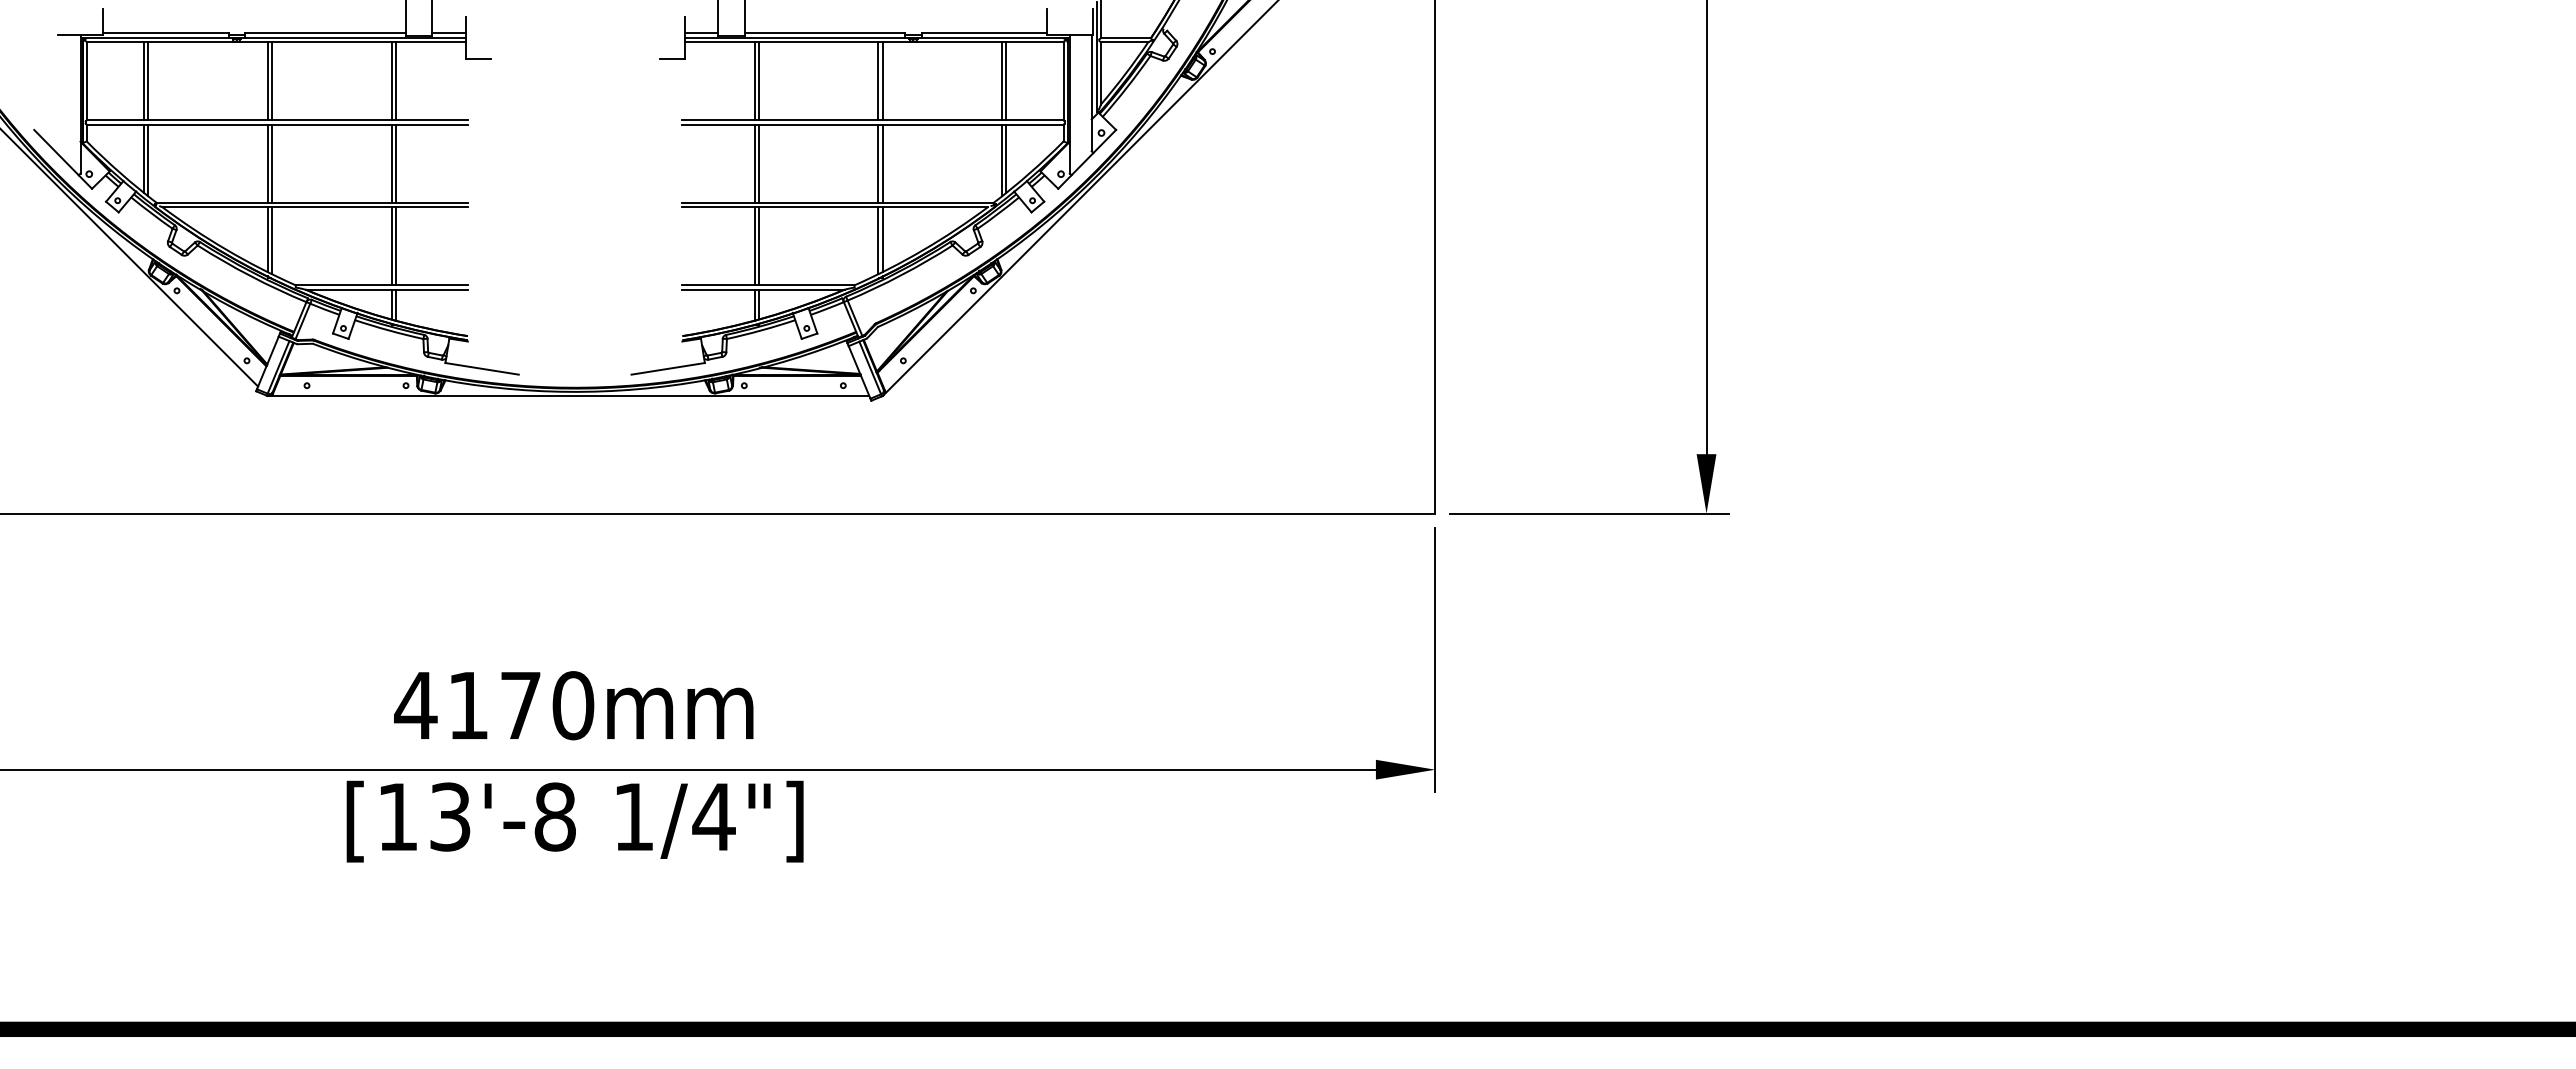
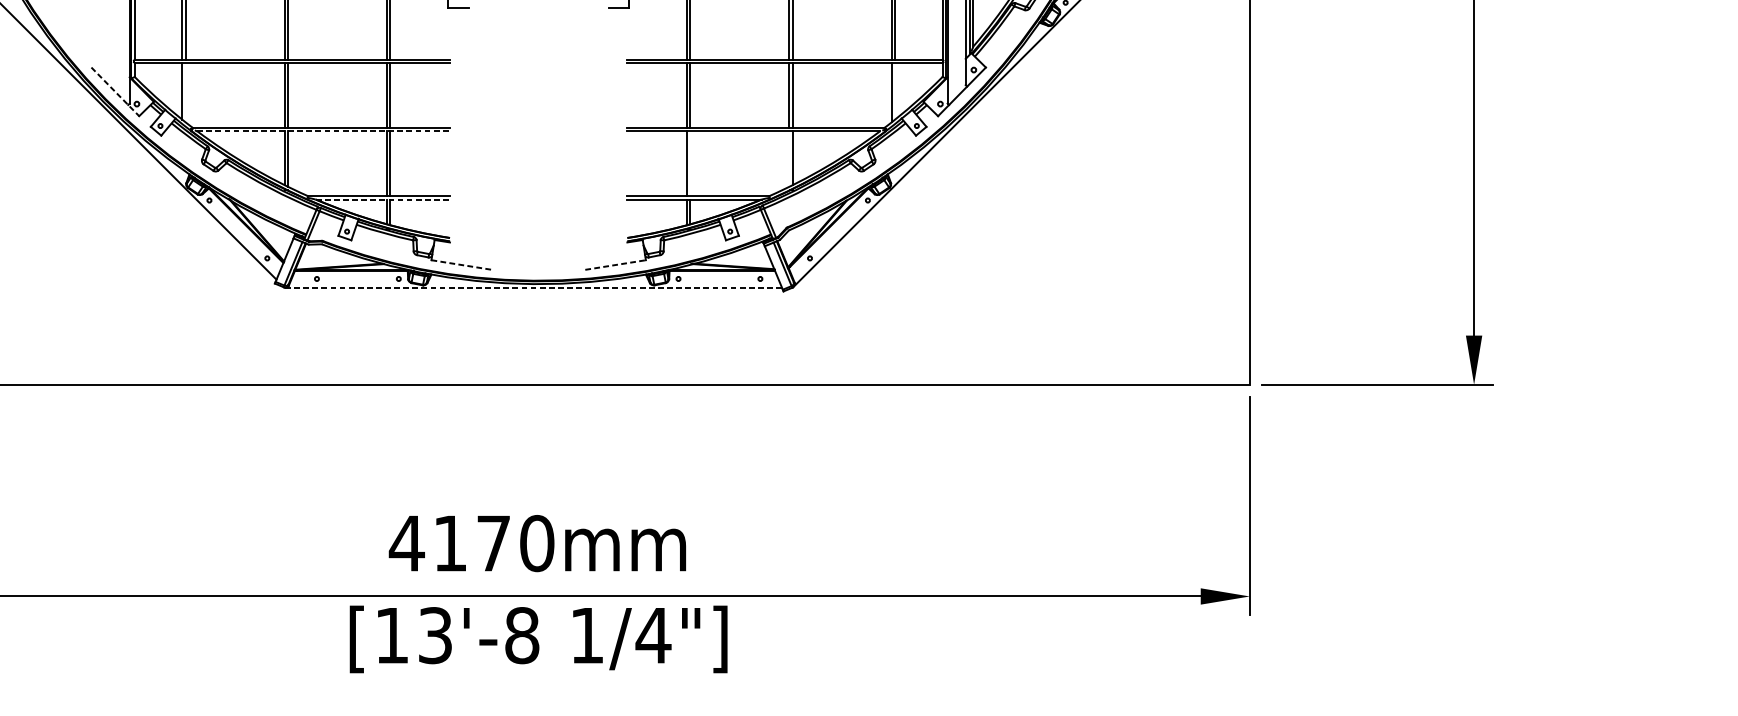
line: (1006, 158) -> (895, 91), removed
line: (63, 159) -> (115, 91), solid -> dashed
line: (148, 160) -> (185, 92), removed
line: (315, 207) -> (323, 131), solid -> dashed
line: (878, 240) -> (789, 158), removed
line: (758, 246) -> (690, 163), removed
line: (387, 289) -> (383, 199), solid -> dashed
line: (482, 368) -> (462, 264), solid -> dashed
line: (668, 368) -> (615, 264), solid -> dashed
line: (569, 396) -> (533, 287), solid -> dashed

